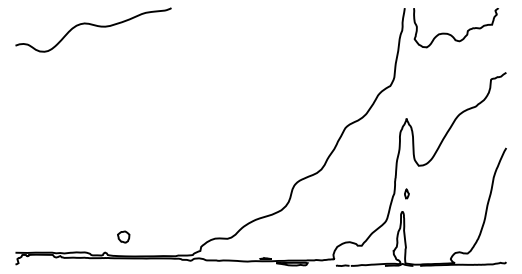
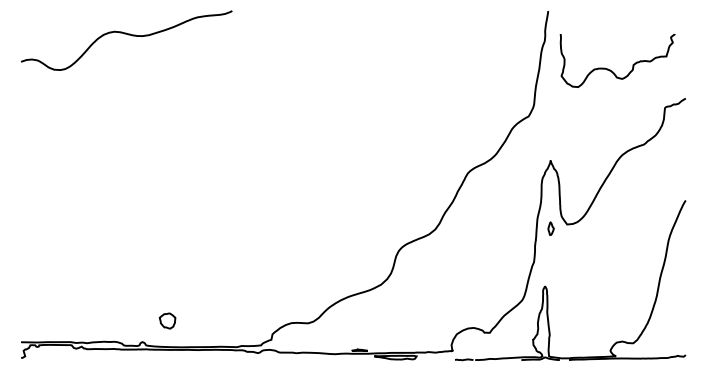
curve: (450, 34) -> (610, 69), moved
part: (406, 193) -> (550, 228), moved

